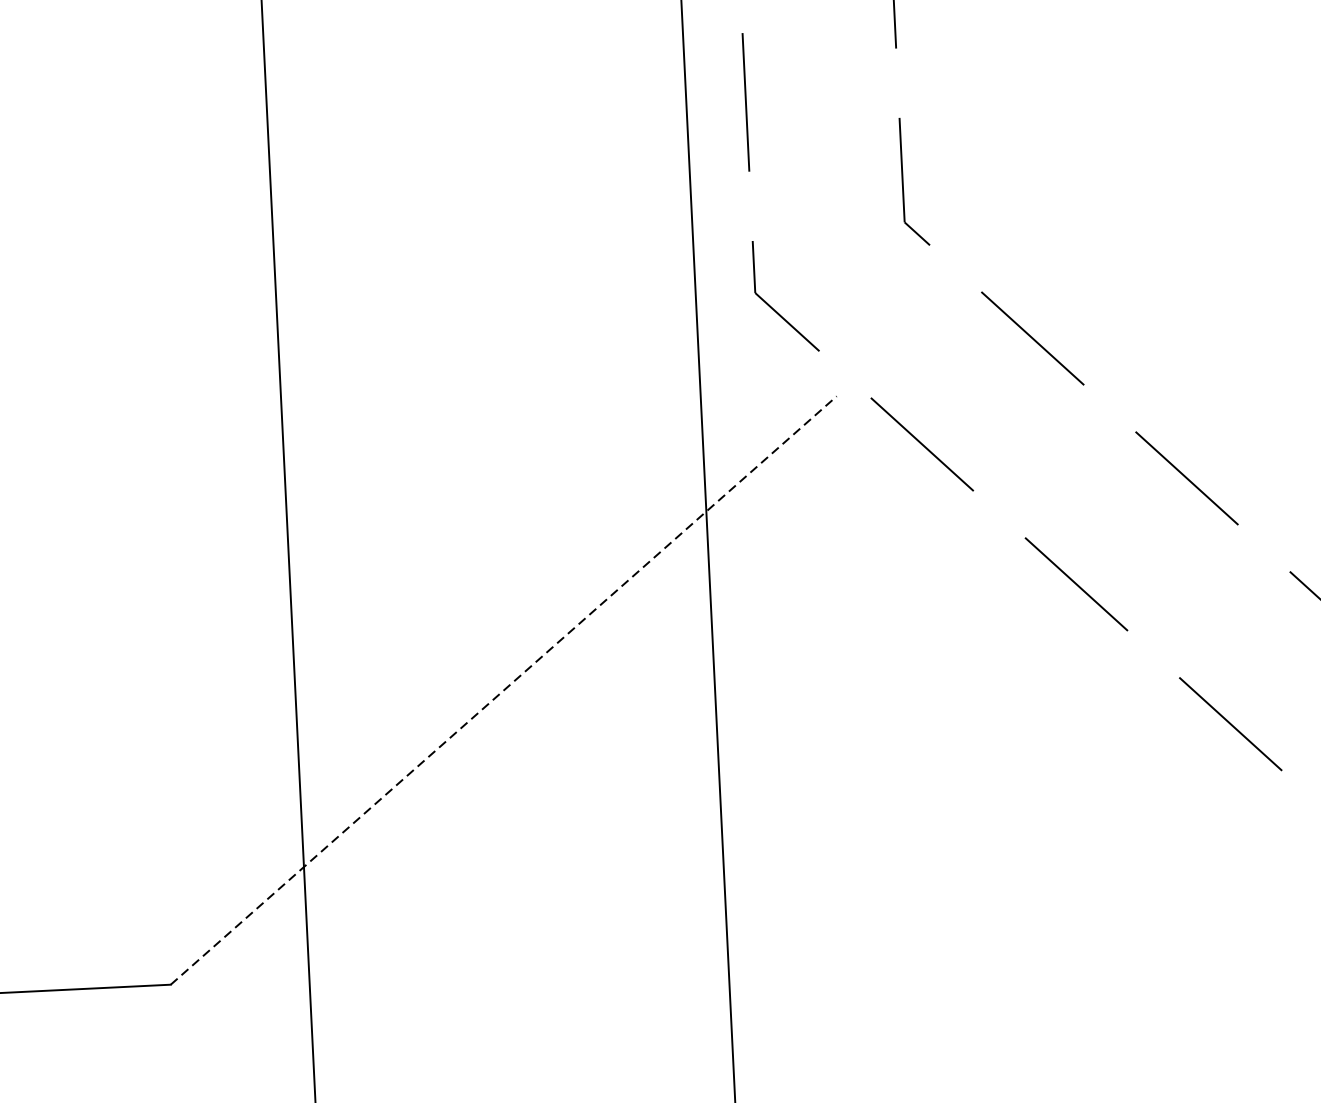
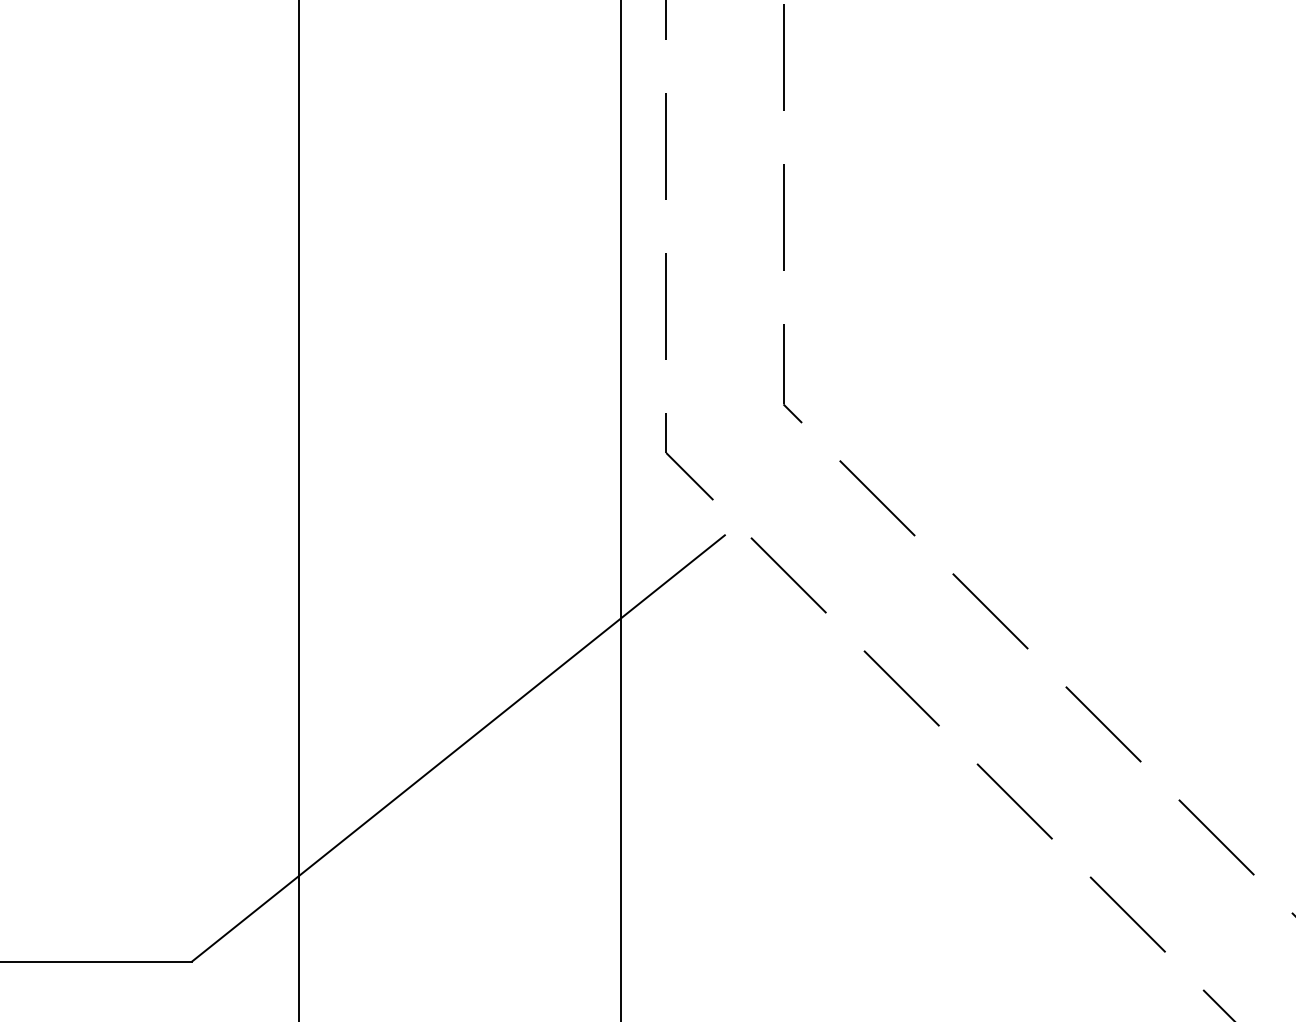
line: (503, 690) -> (458, 748), dashed -> solid

